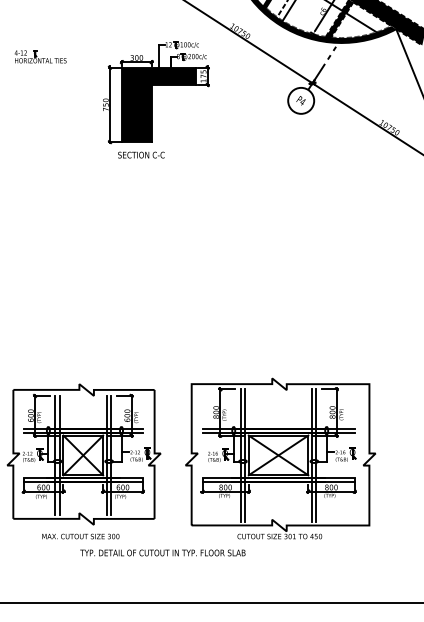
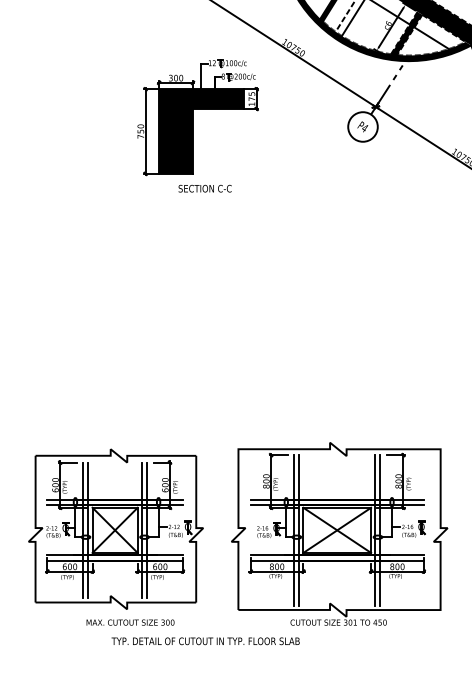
part: (40, 56) -> (66, 76), removed
text: (141, 154) -> (205, 187), moved
text: (80, 536) -> (130, 622), moved

